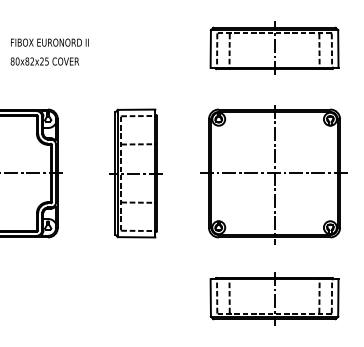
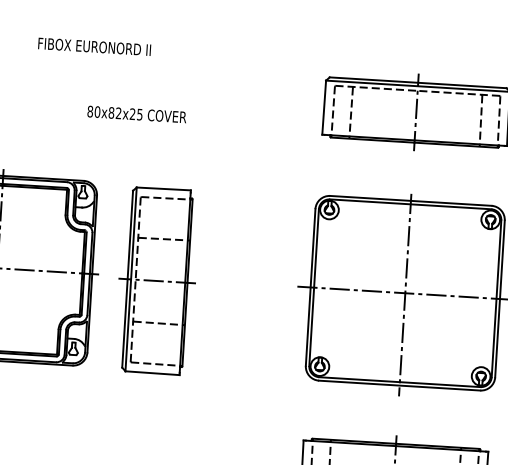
text: (49, 42) -> (94, 46), moved
text: (44, 61) -> (136, 114), moved
part: (135, 173) -> (156, 280), moved

